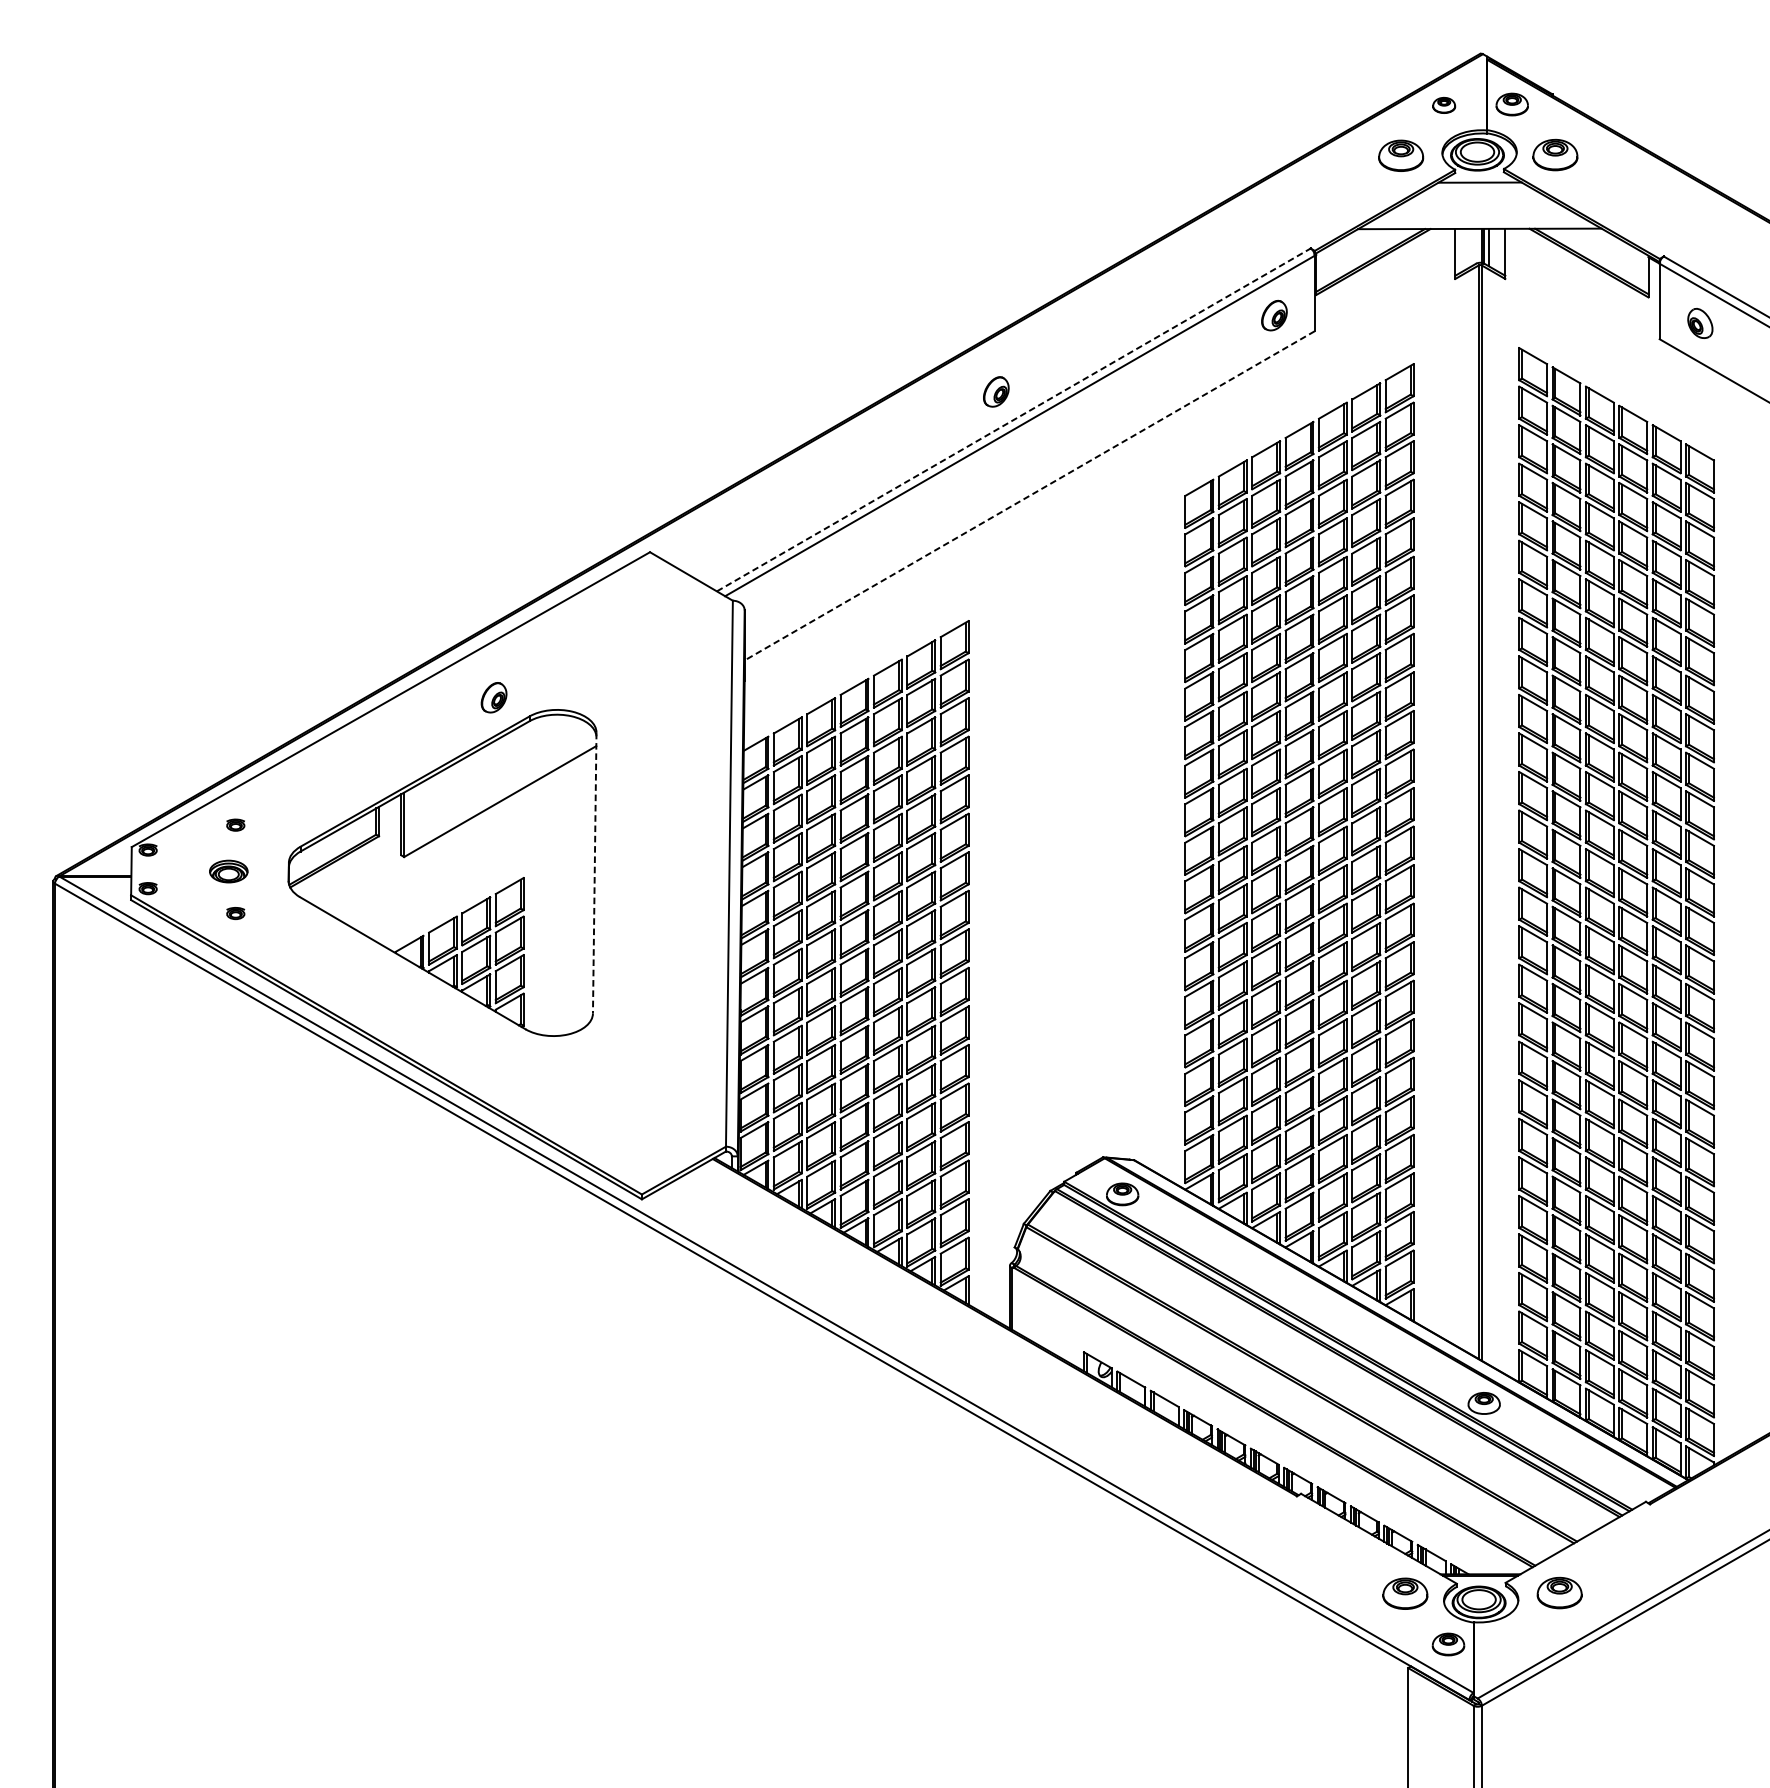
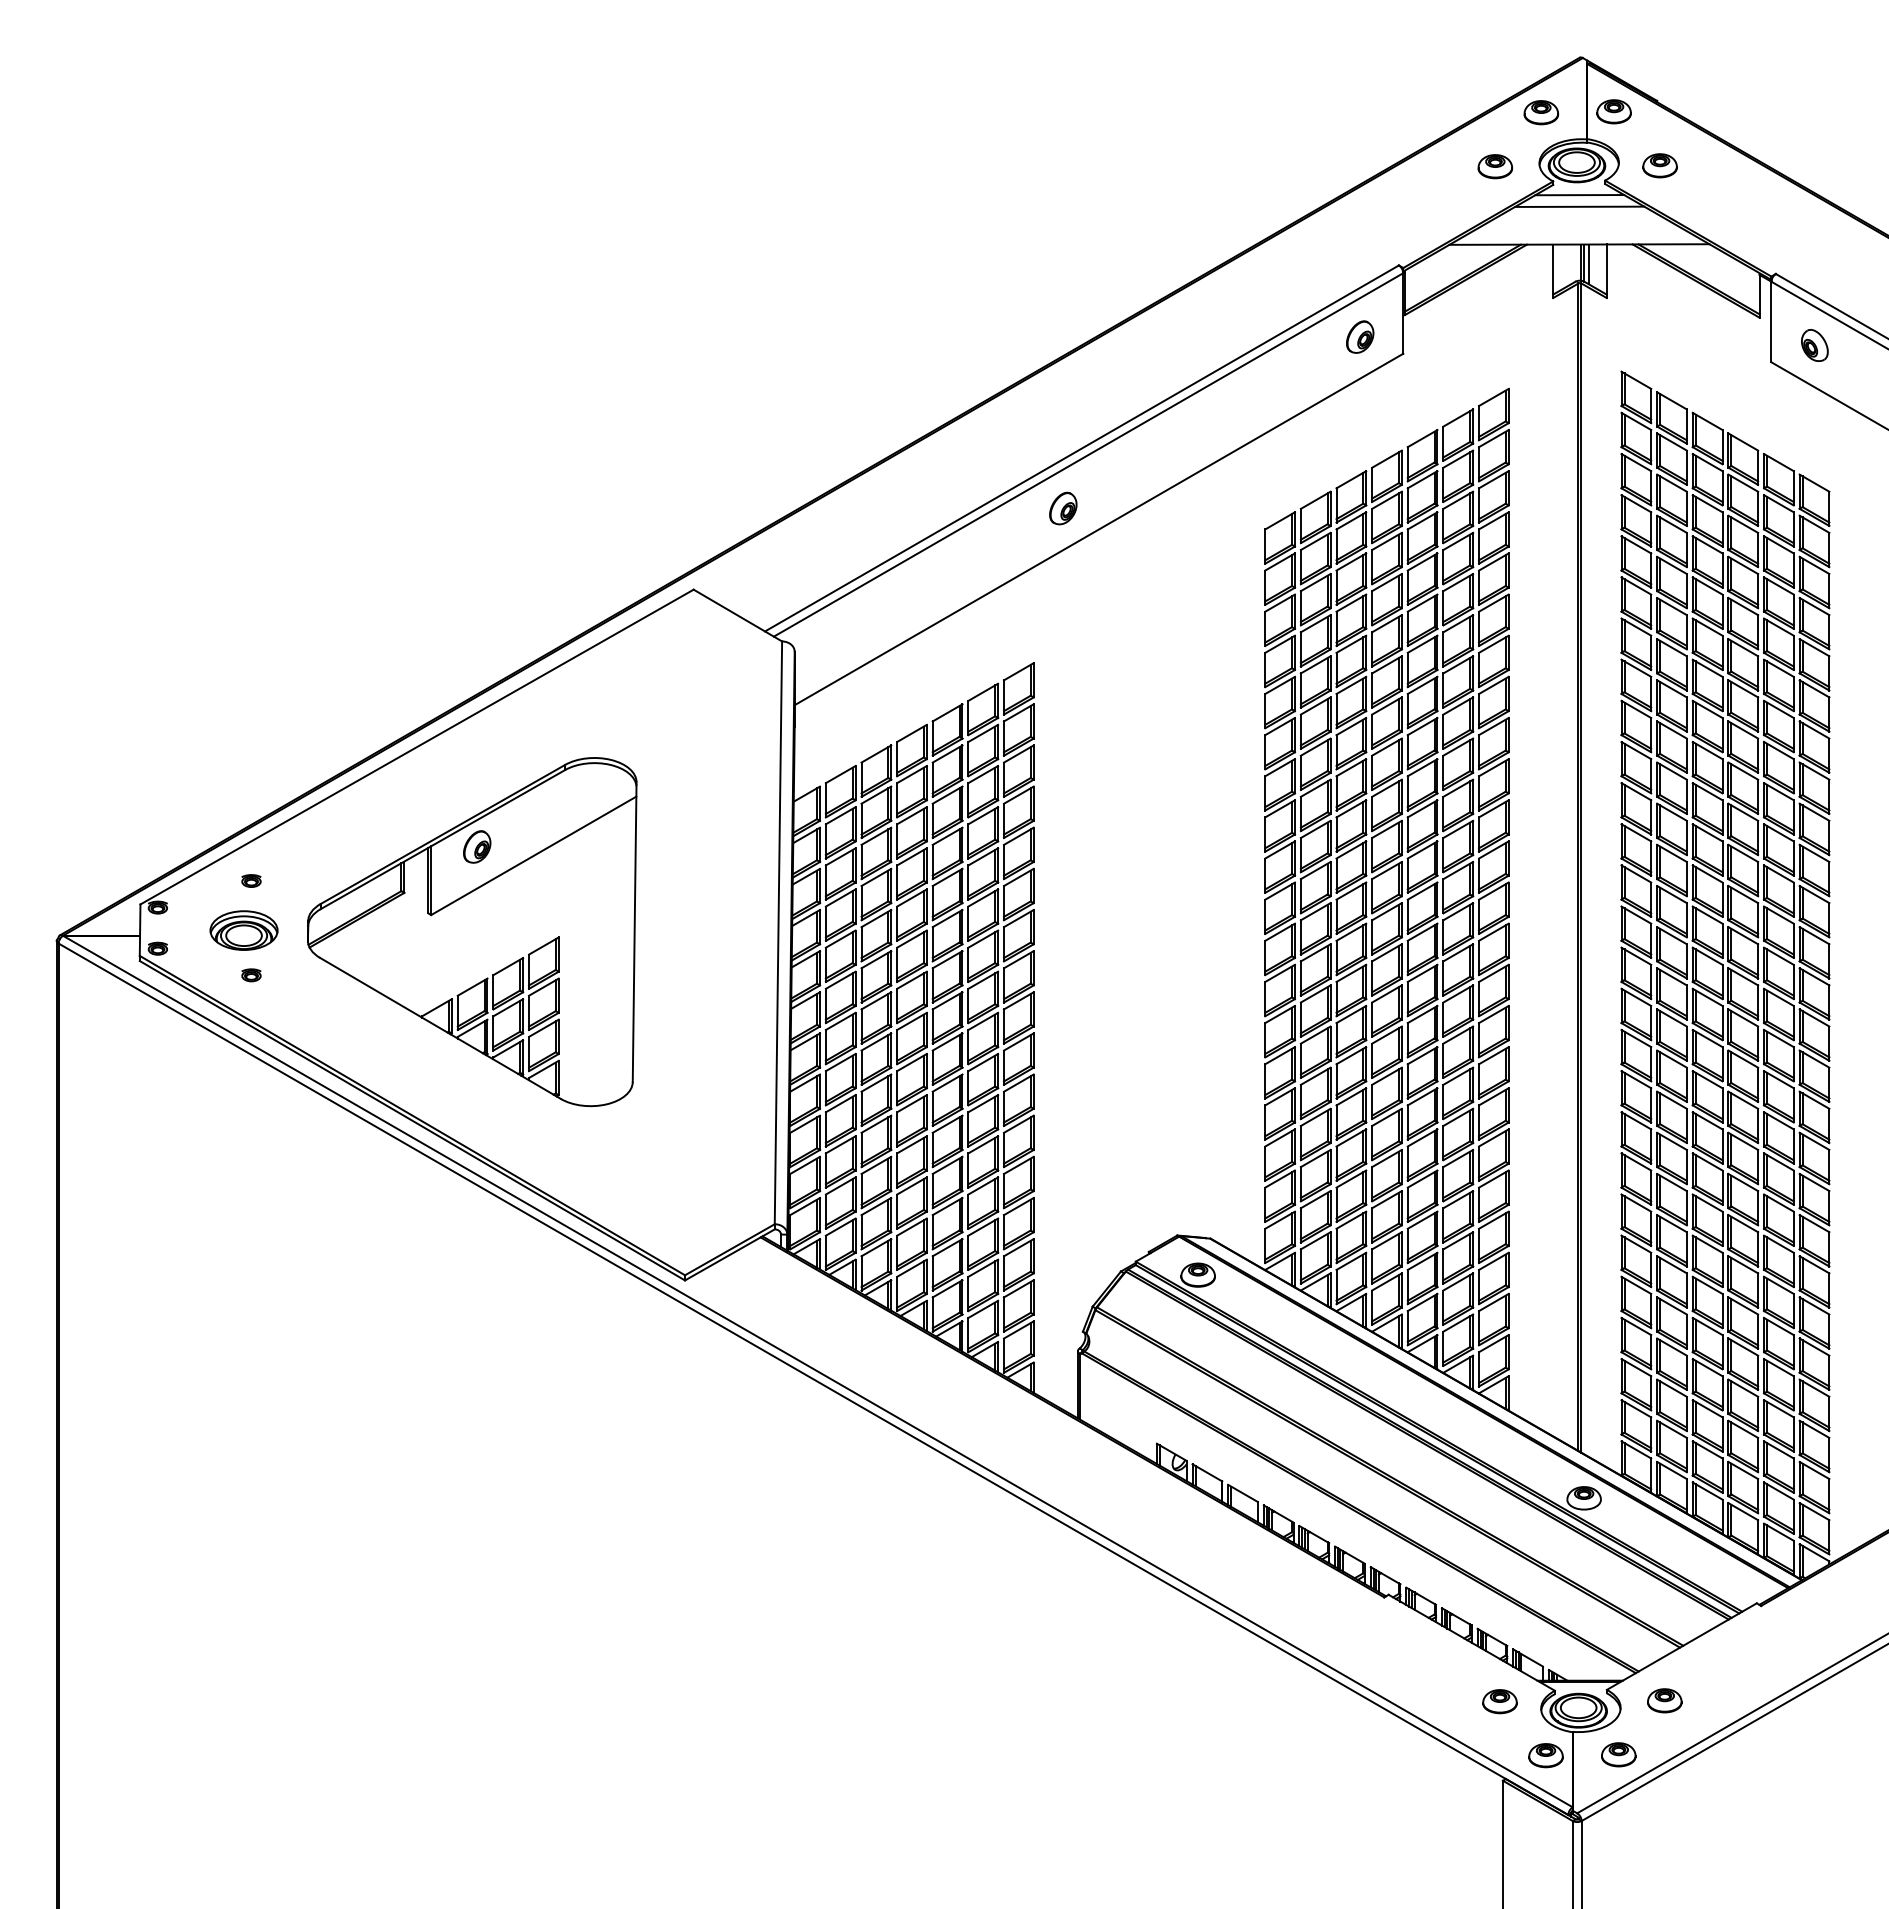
part: (1444, 105) -> (1541, 112), size x1.43
part: (1554, 154) -> (1659, 165), size x0.71
part: (1400, 155) -> (1494, 166), size x0.71
line: (1479, 193) -> (1579, 206), added
part: (996, 391) -> (1063, 508), moved
line: (1013, 419) -> (1081, 448), dashed -> solid
line: (1029, 495) -> (1098, 529), dashed -> solid
part: (494, 697) -> (477, 846), moved
part: (228, 871) -> (243, 930), size x1.67
line: (594, 873) -> (634, 932), dashed -> solid
part: (1559, 1592) -> (1664, 1700), size x0.71
part: (1404, 1593) -> (1499, 1701), size x0.71
part: (1516, 1643) -> (1618, 1754), added

